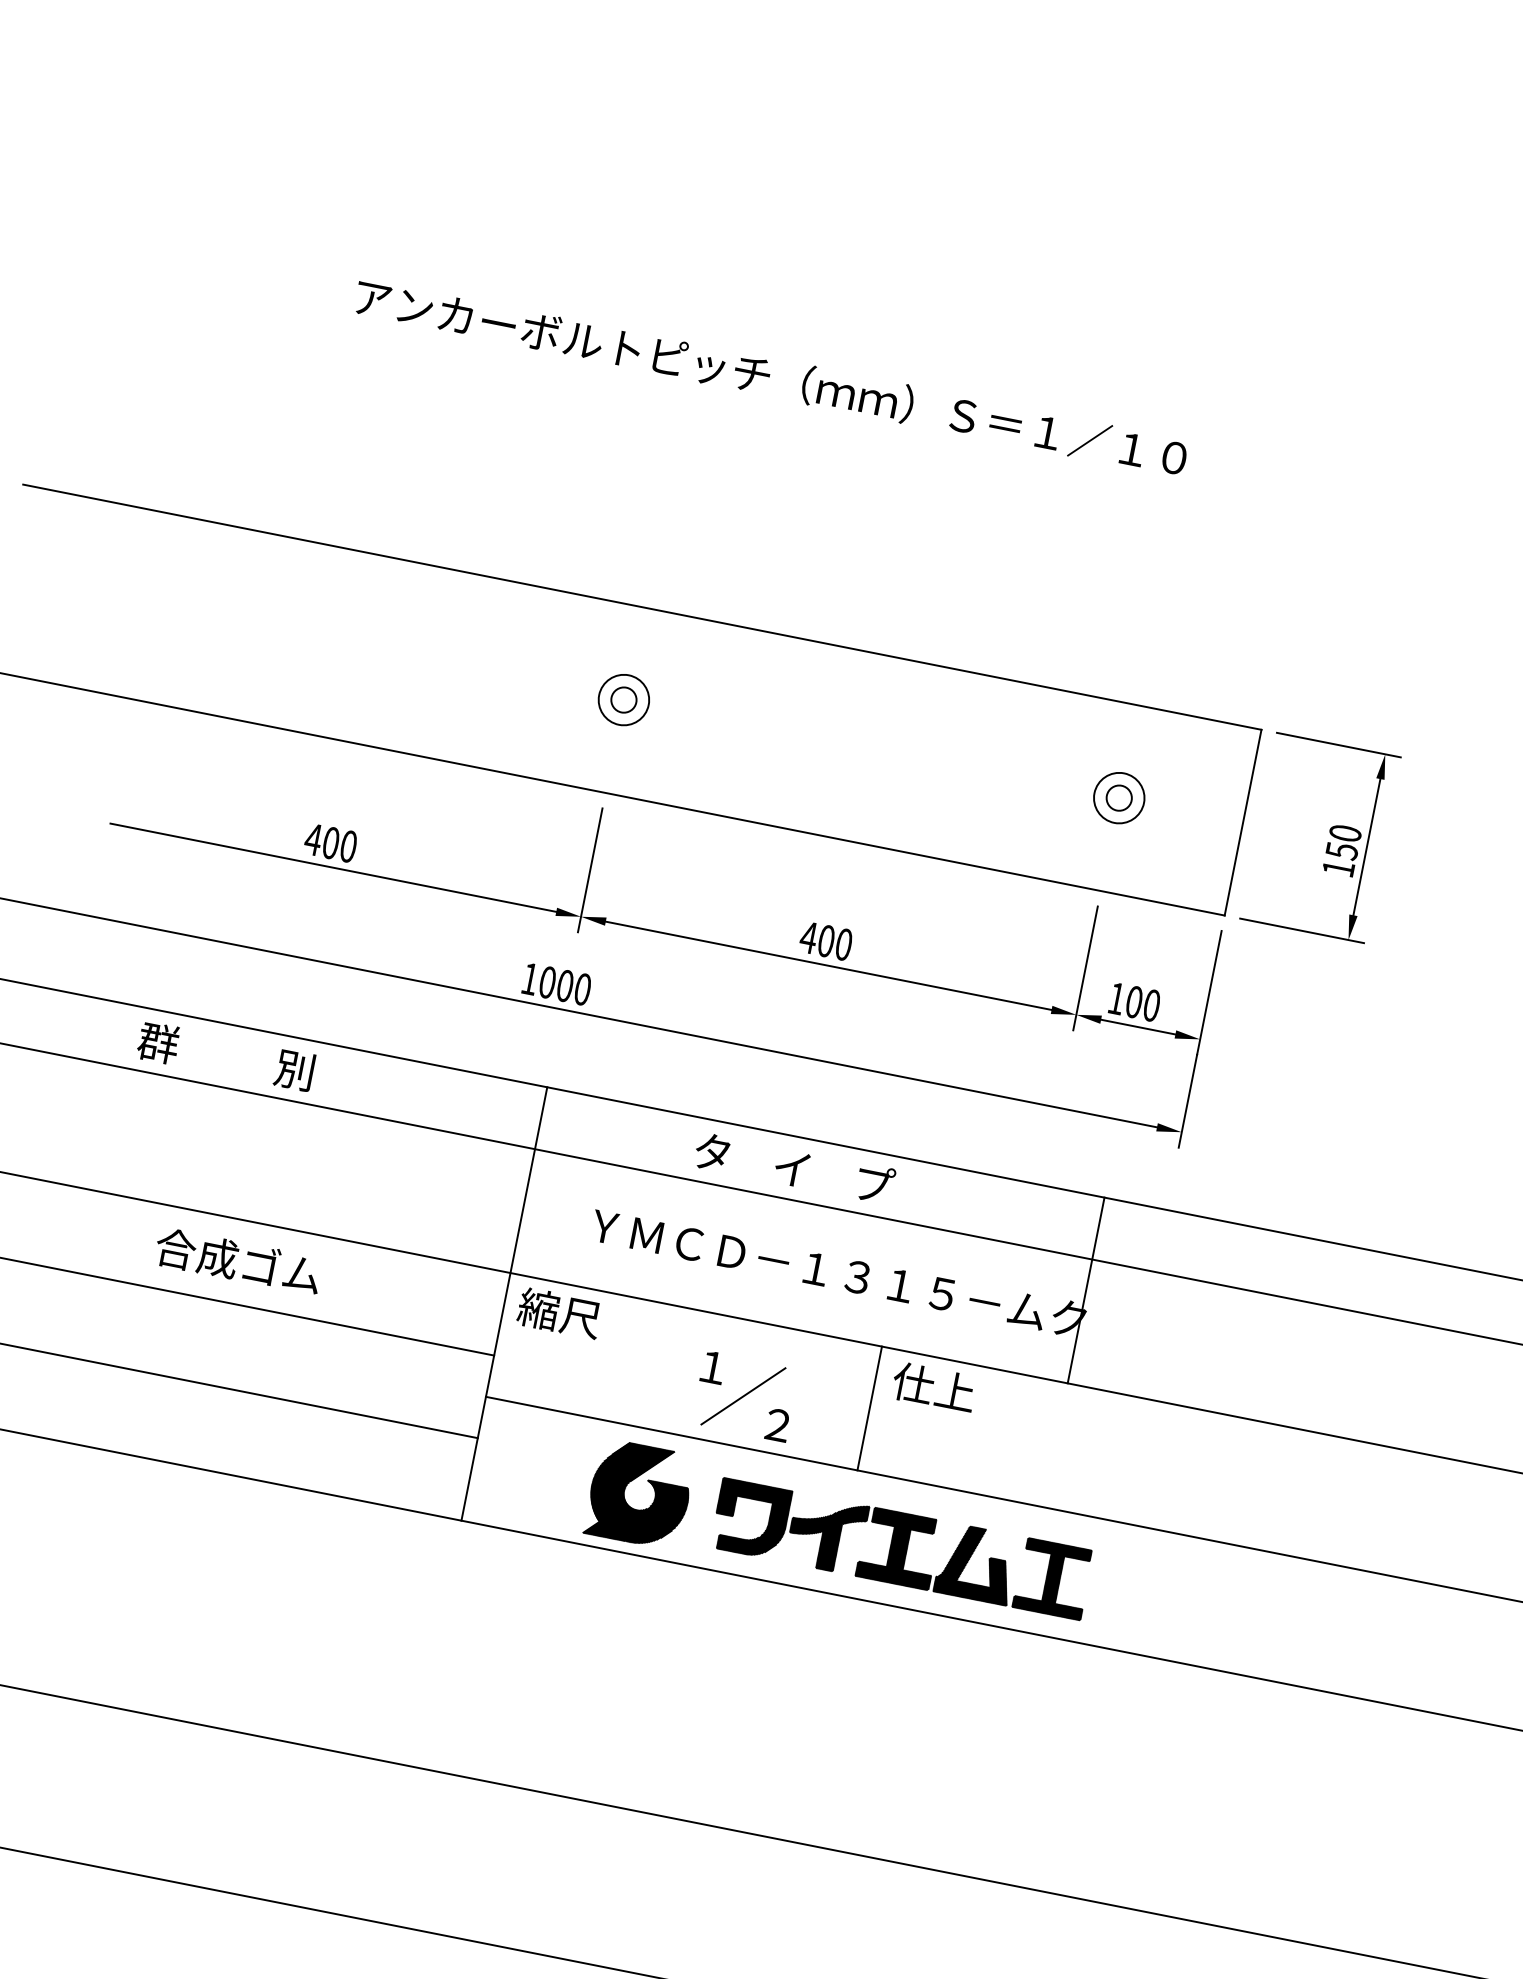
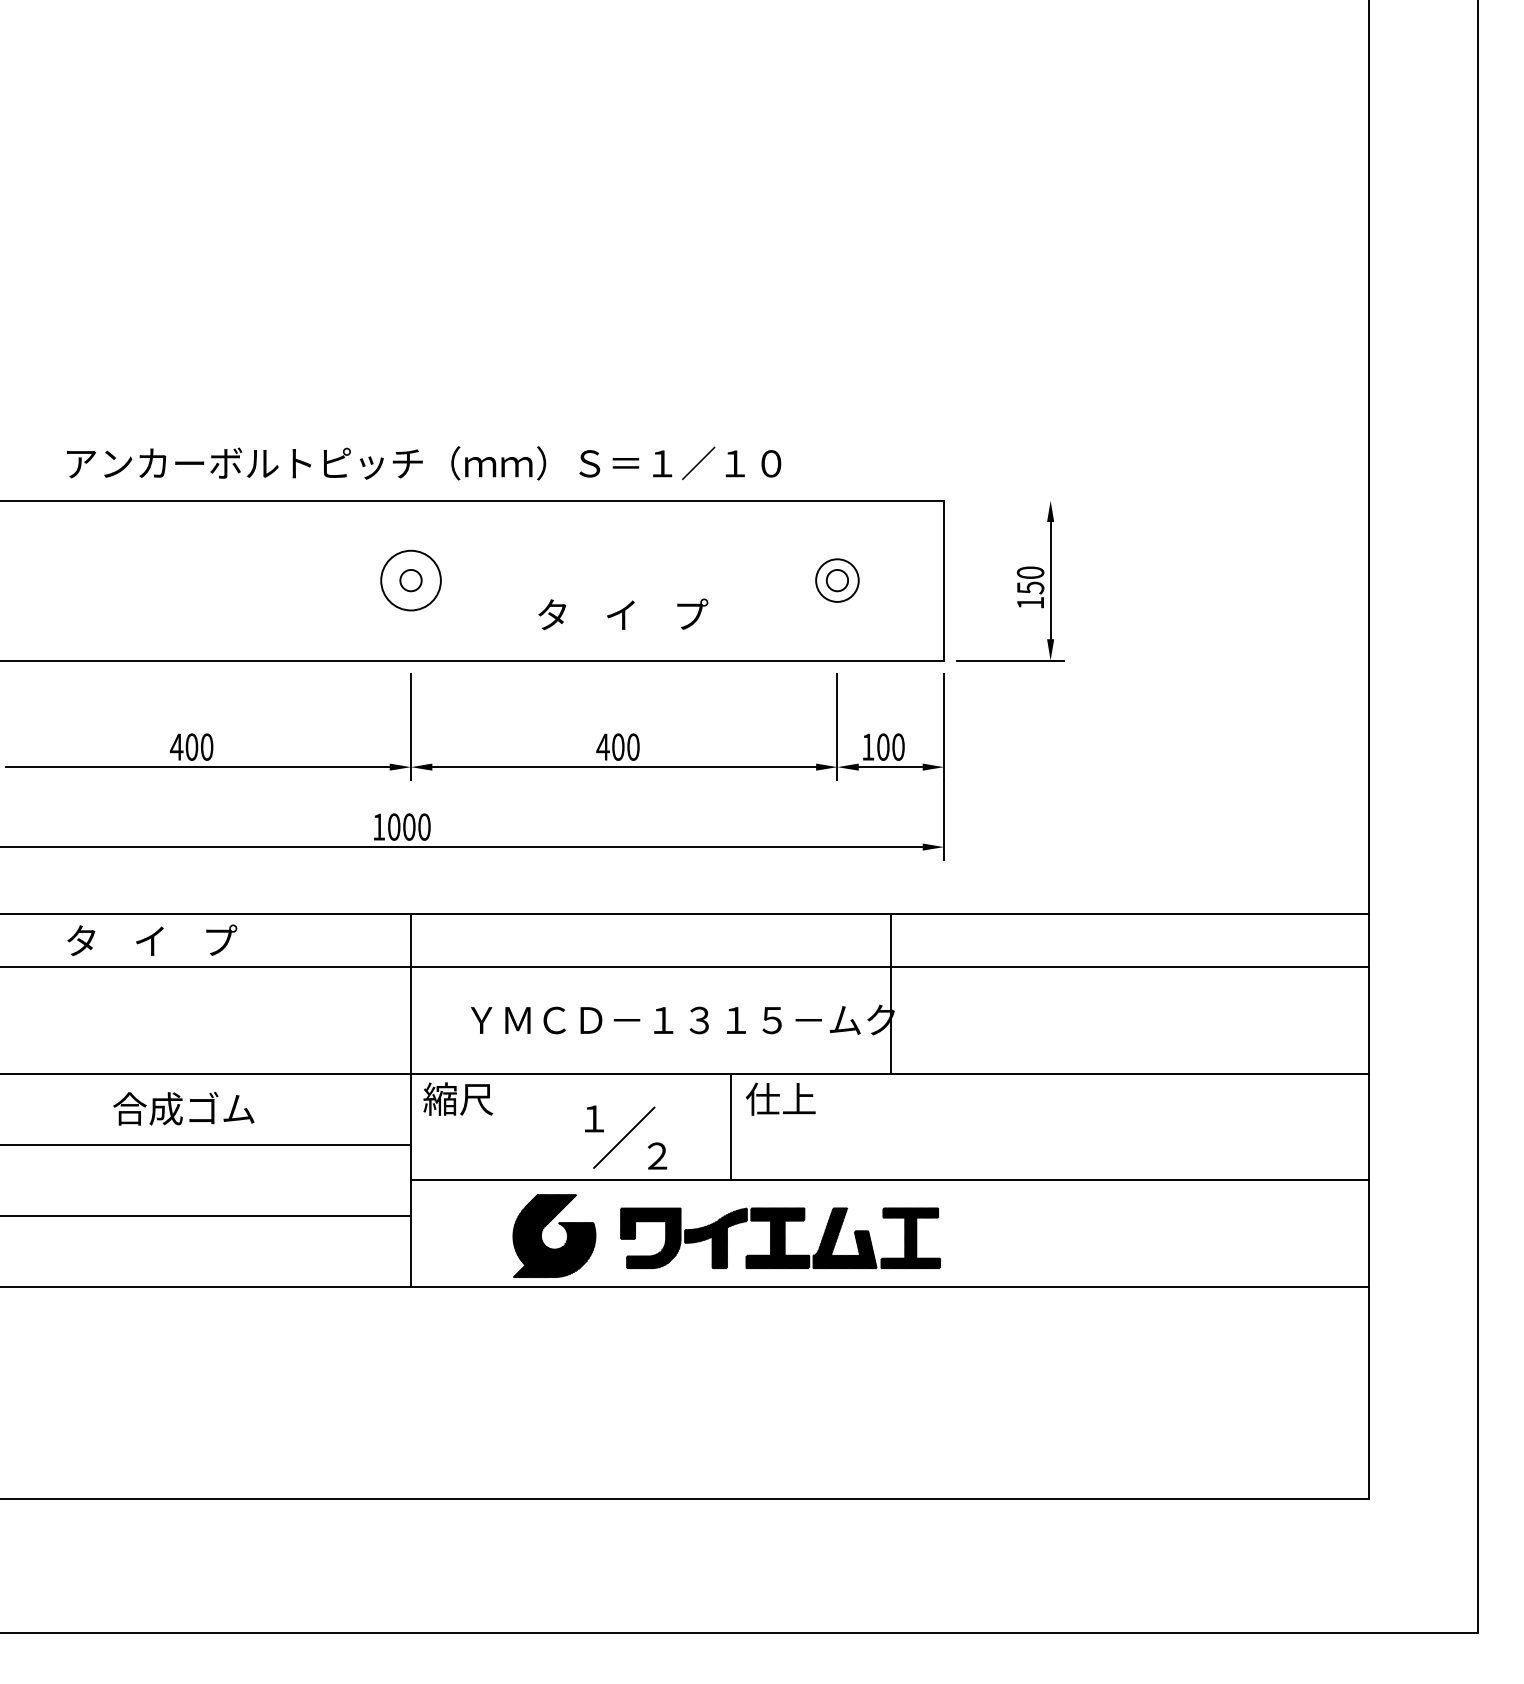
text: (771, 377) -> (424, 463), moved
circle: (623, 699) -> (410, 580), size x1.4
line: (1338, 744) -> (1010, 500), removed
text: (239, 1058) -> (151, 940), 群          別 -> タ    イ    プ
text: (794, 1168) -> (623, 614), moved

